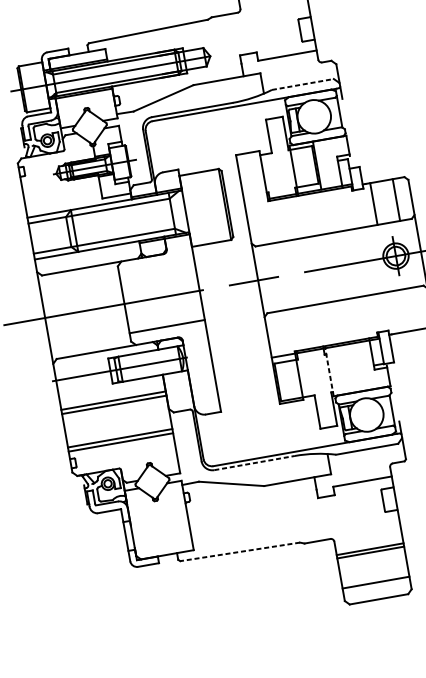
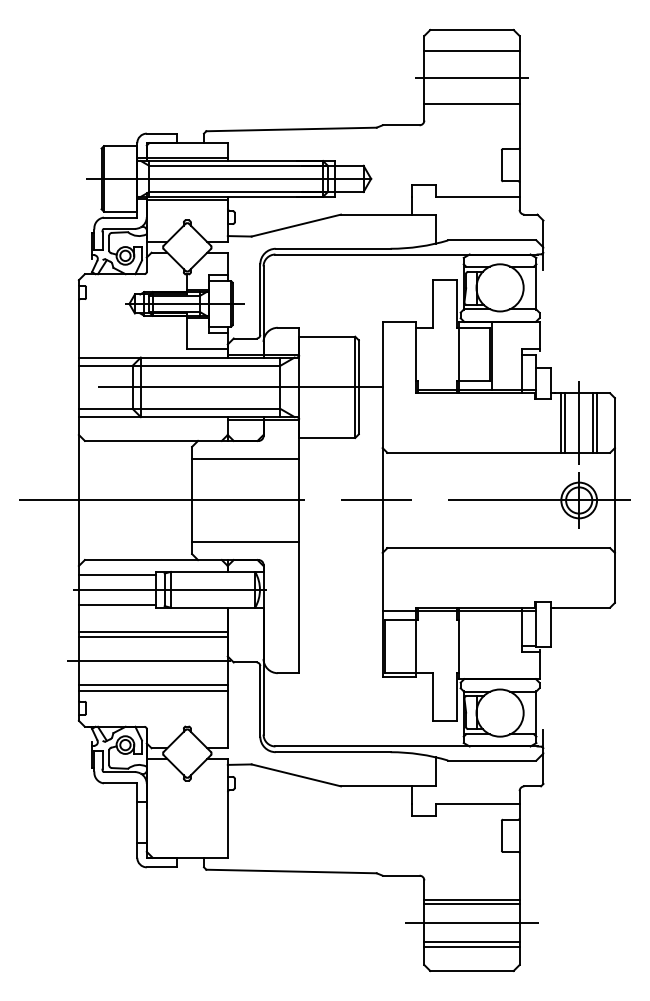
line: (303, 84) -> (492, 240), dashed -> solid
line: (399, 199) -> (597, 422), added
line: (386, 201) -> (579, 422), added
line: (376, 203) -> (564, 422), added
line: (134, 220) -> (226, 387), added
line: (156, 267) -> (245, 458), added
line: (81, 365) -> (117, 574), added
line: (329, 371) -> (458, 643), dashed -> solid
line: (85, 386) -> (117, 604), added
line: (113, 422) -> (148, 661), added
line: (254, 463) -> (333, 752), dashed -> solid
line: (240, 551) -> (291, 871), dashed -> solid
line: (372, 566) -> (471, 923), added
line: (375, 579) -> (471, 942), added

